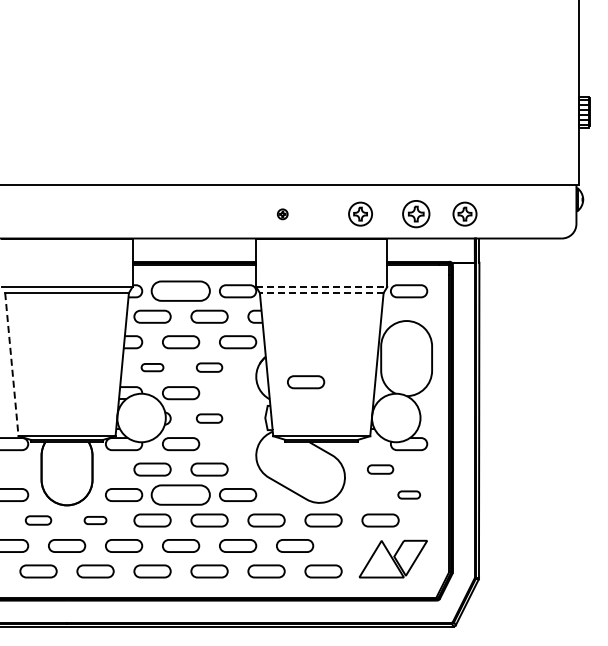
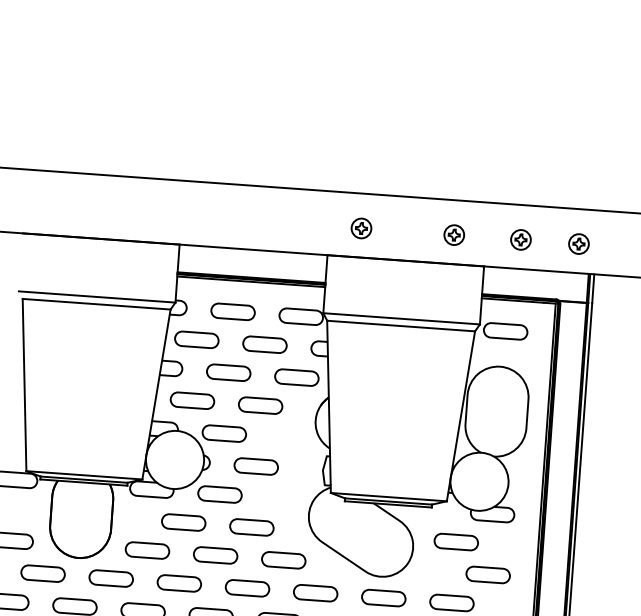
part: (282, 214) -> (360, 228), size x1.67
part: (360, 214) -> (454, 235), size x0.71
part: (416, 214) -> (521, 240), size x0.62
part: (464, 214) -> (578, 244), size x0.71
line: (322, 287) -> (402, 319), dashed -> solid
part: (181, 291) -> (233, 312), size x0.62
line: (321, 293) -> (400, 326), dashed -> solid
line: (11, 364) -> (24, 384), dashed -> solid
part: (152, 367) -> (192, 400), size x1.67
part: (209, 367) -> (260, 405), size x1.43
part: (306, 382) -> (375, 431), removed
part: (209, 418) -> (256, 466), size x1.43
part: (380, 469) -> (456, 541), size x1.43
part: (181, 494) -> (216, 554), size x0.62
part: (409, 494) -> (488, 574), size x1.67
part: (38, 520) -> (43, 573), size x1.43
part: (95, 520) -> (111, 578), size x1.67

